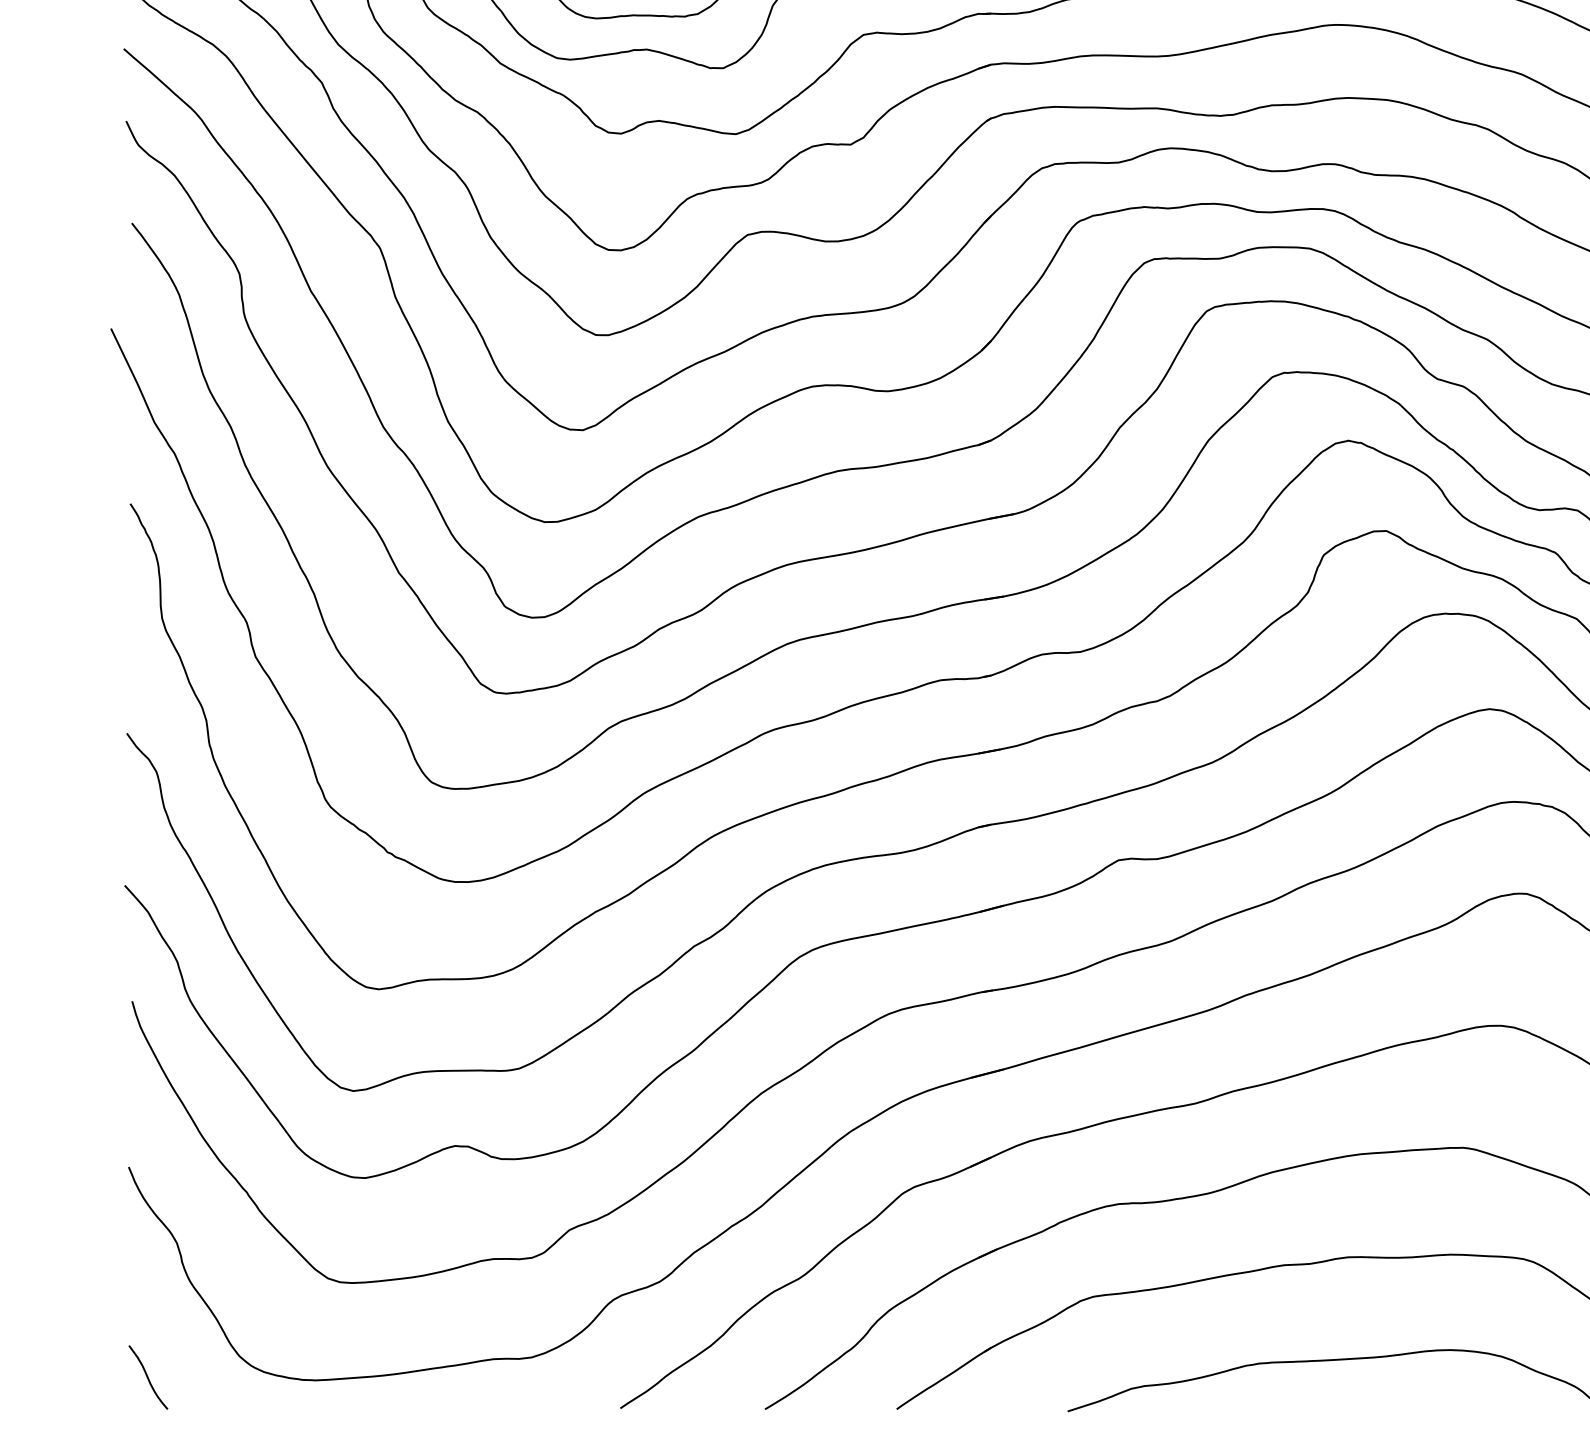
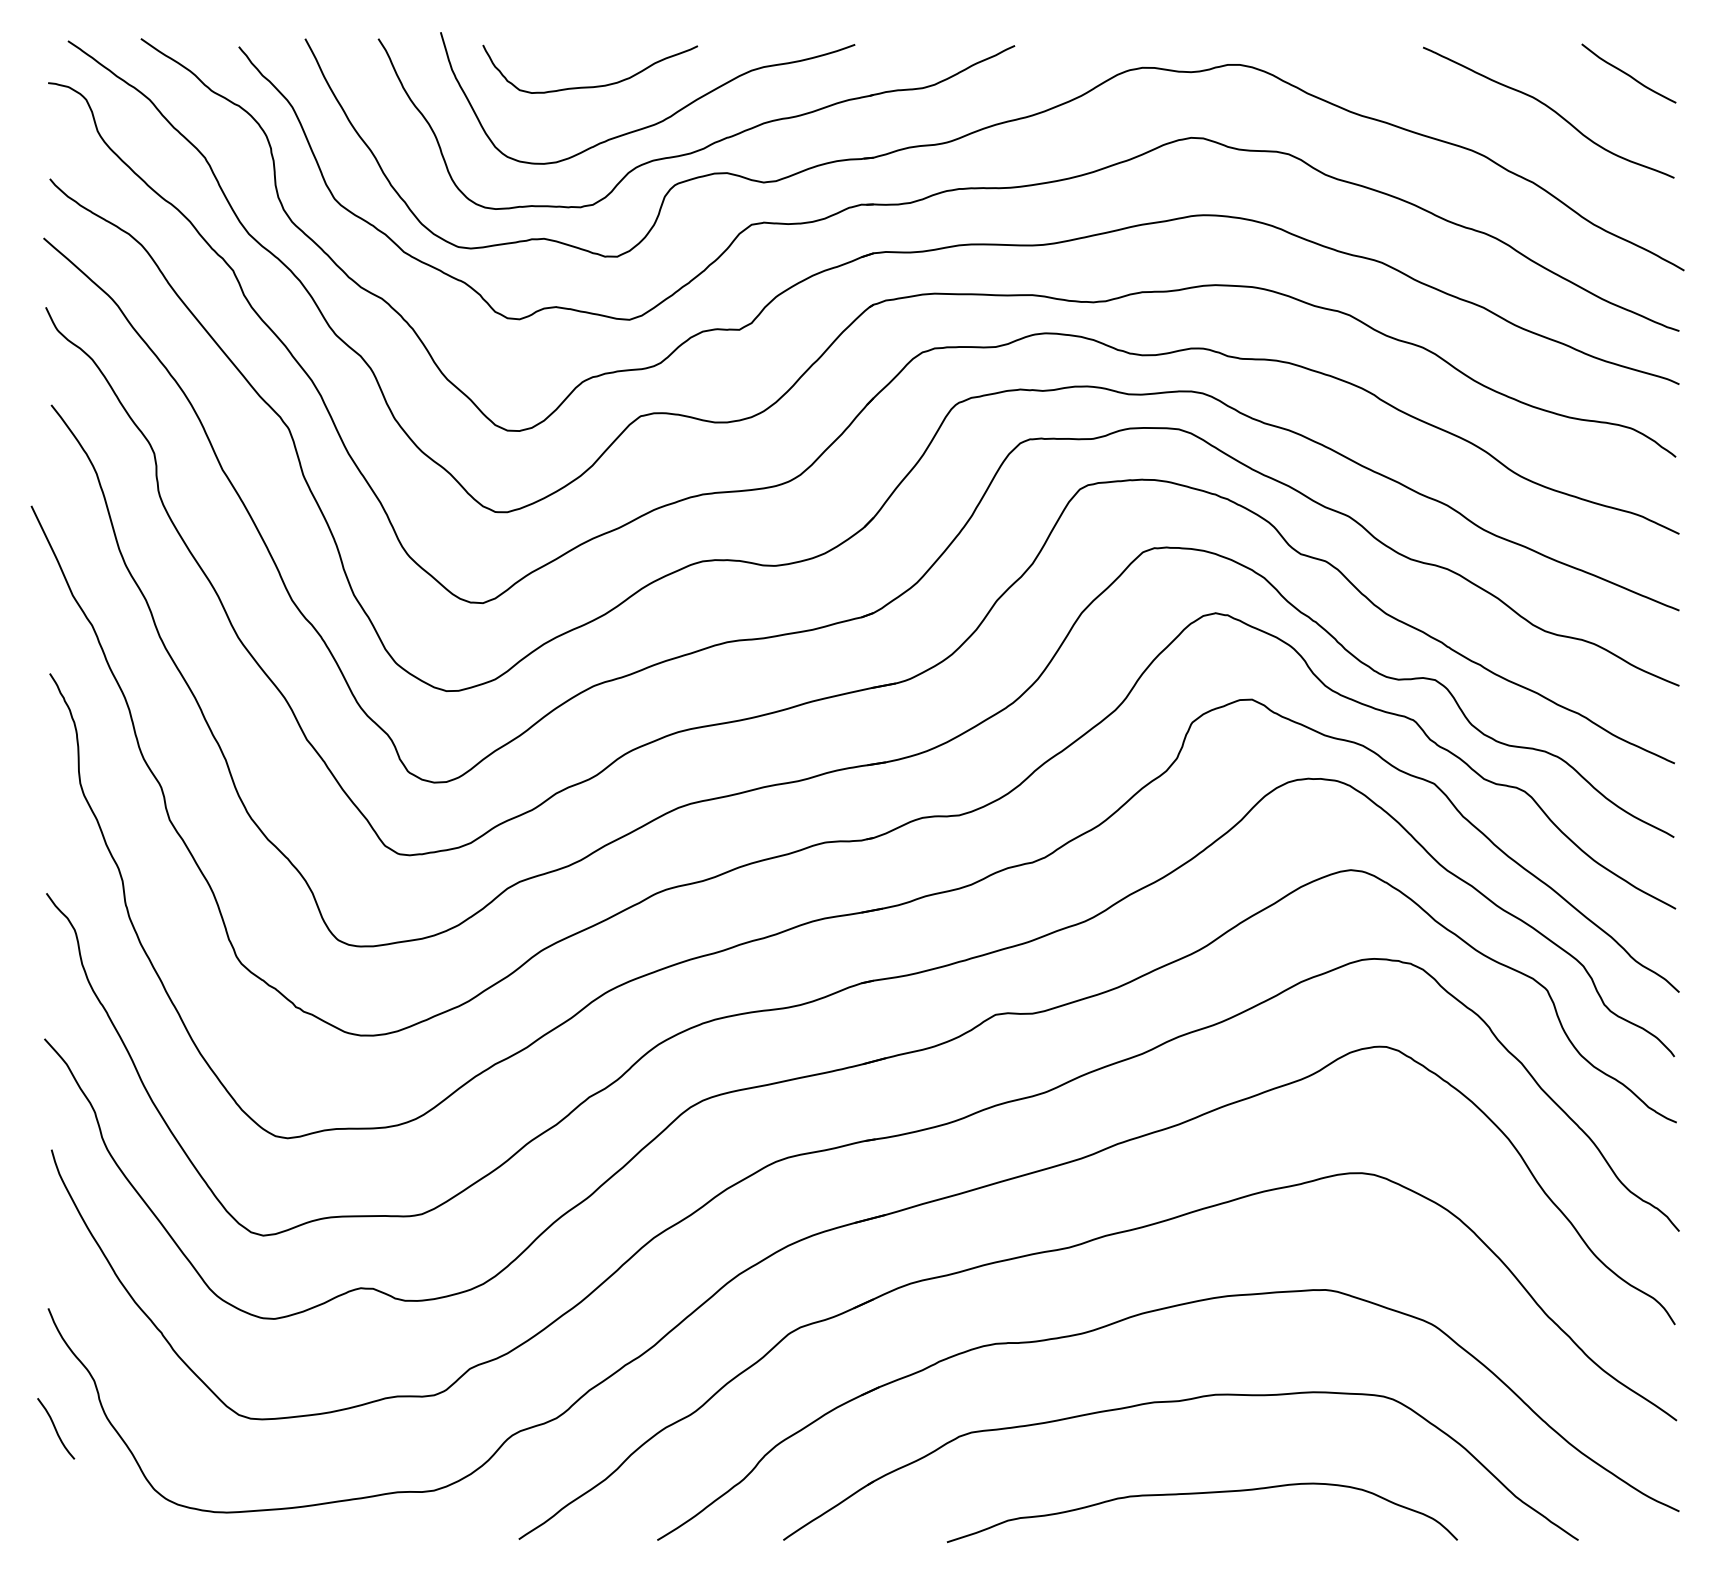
curve: (148, 1377) -> (56, 1428), moved

